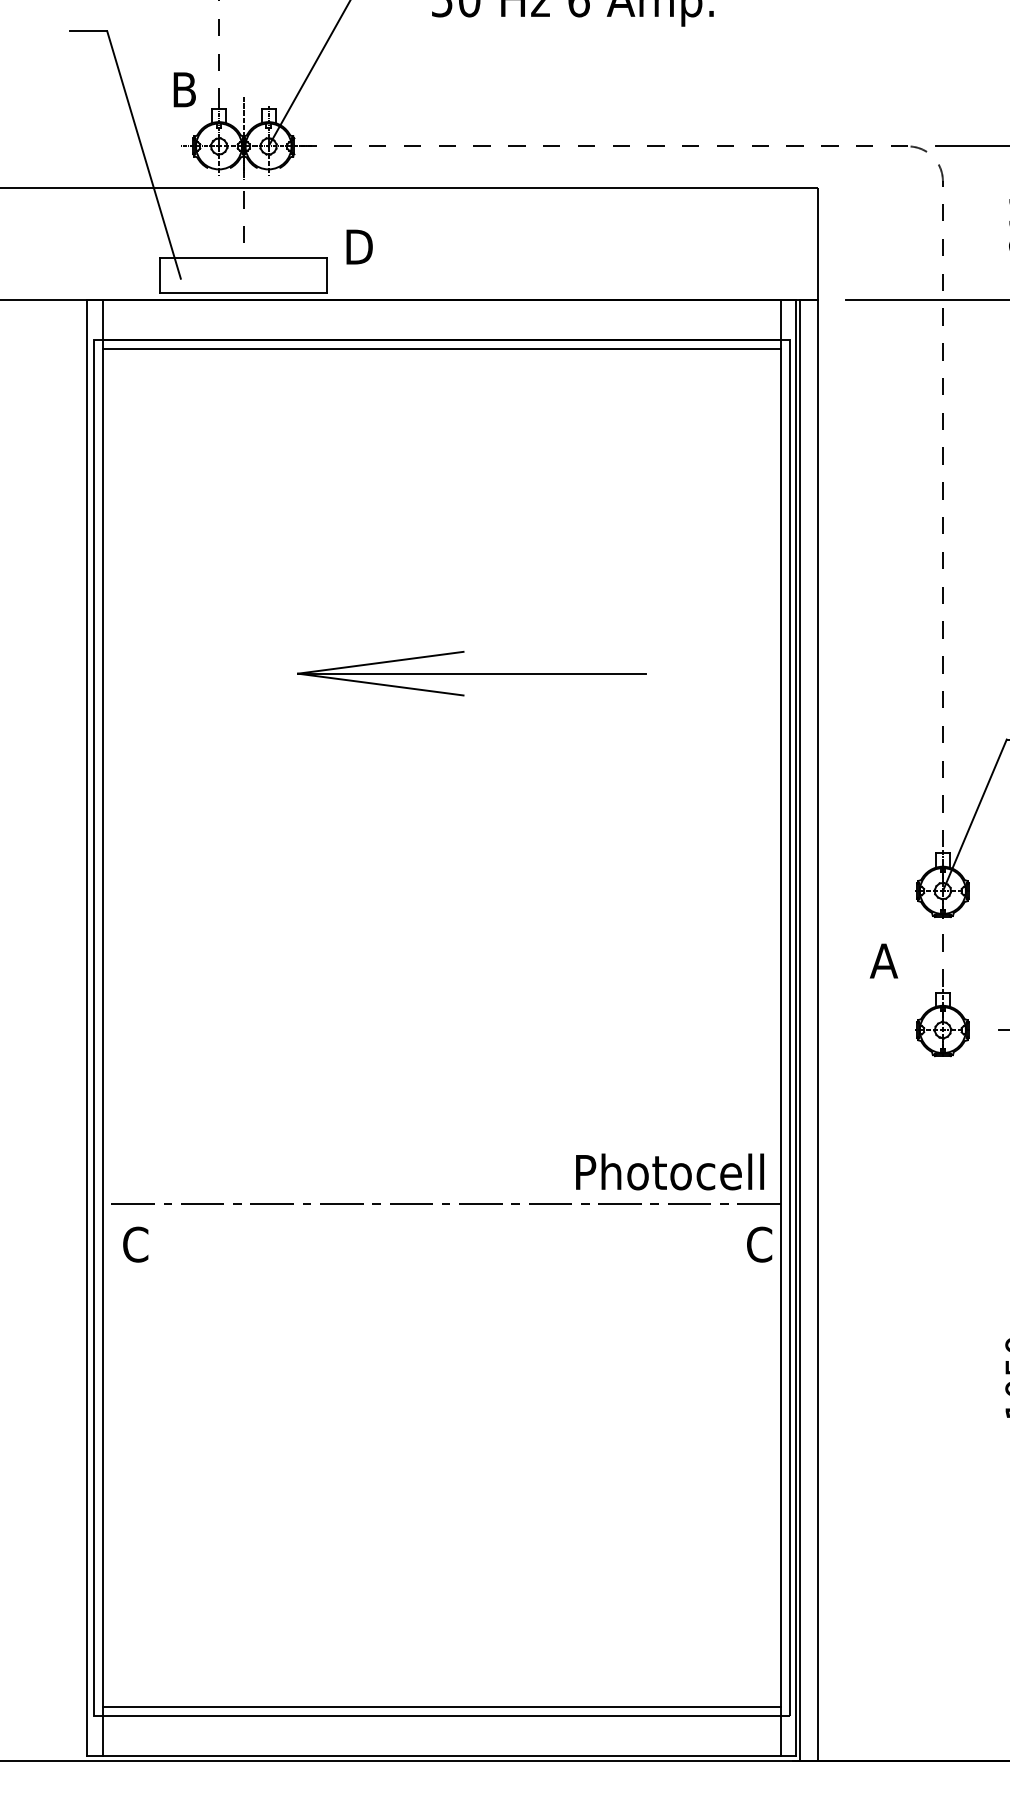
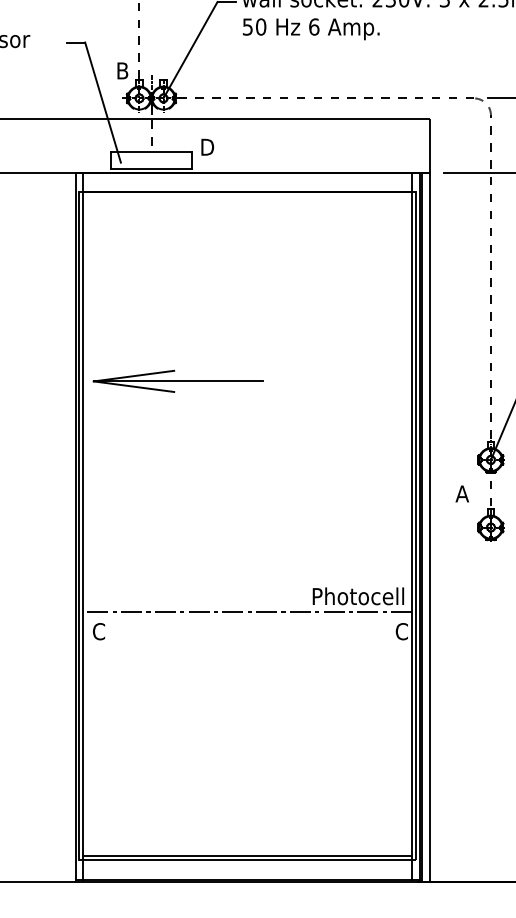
line: (441, 348) -> (247, 196), removed
part: (470, 671) -> (177, 380), moved

